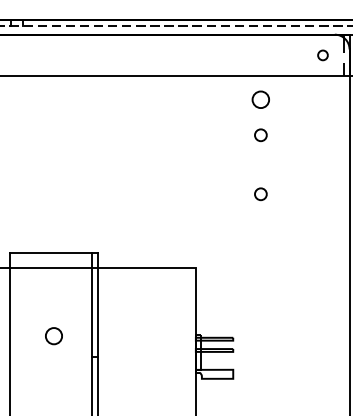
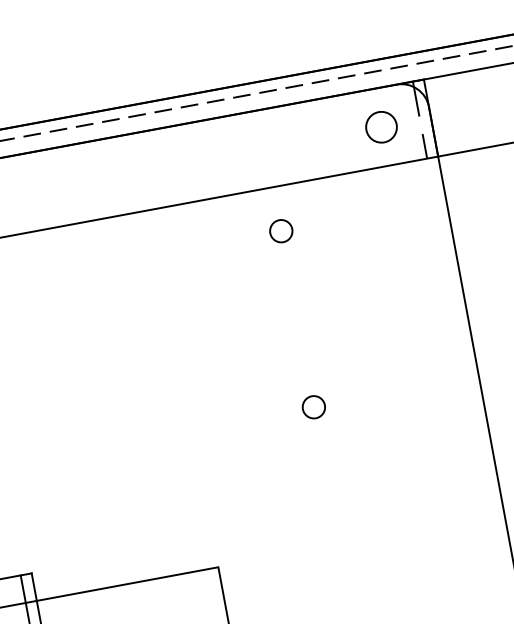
circle: (322, 55) -> (380, 127), size x1.67
circle: (260, 99) -> (280, 230), size x0.71
circle: (260, 135) -> (292, 297), removed

